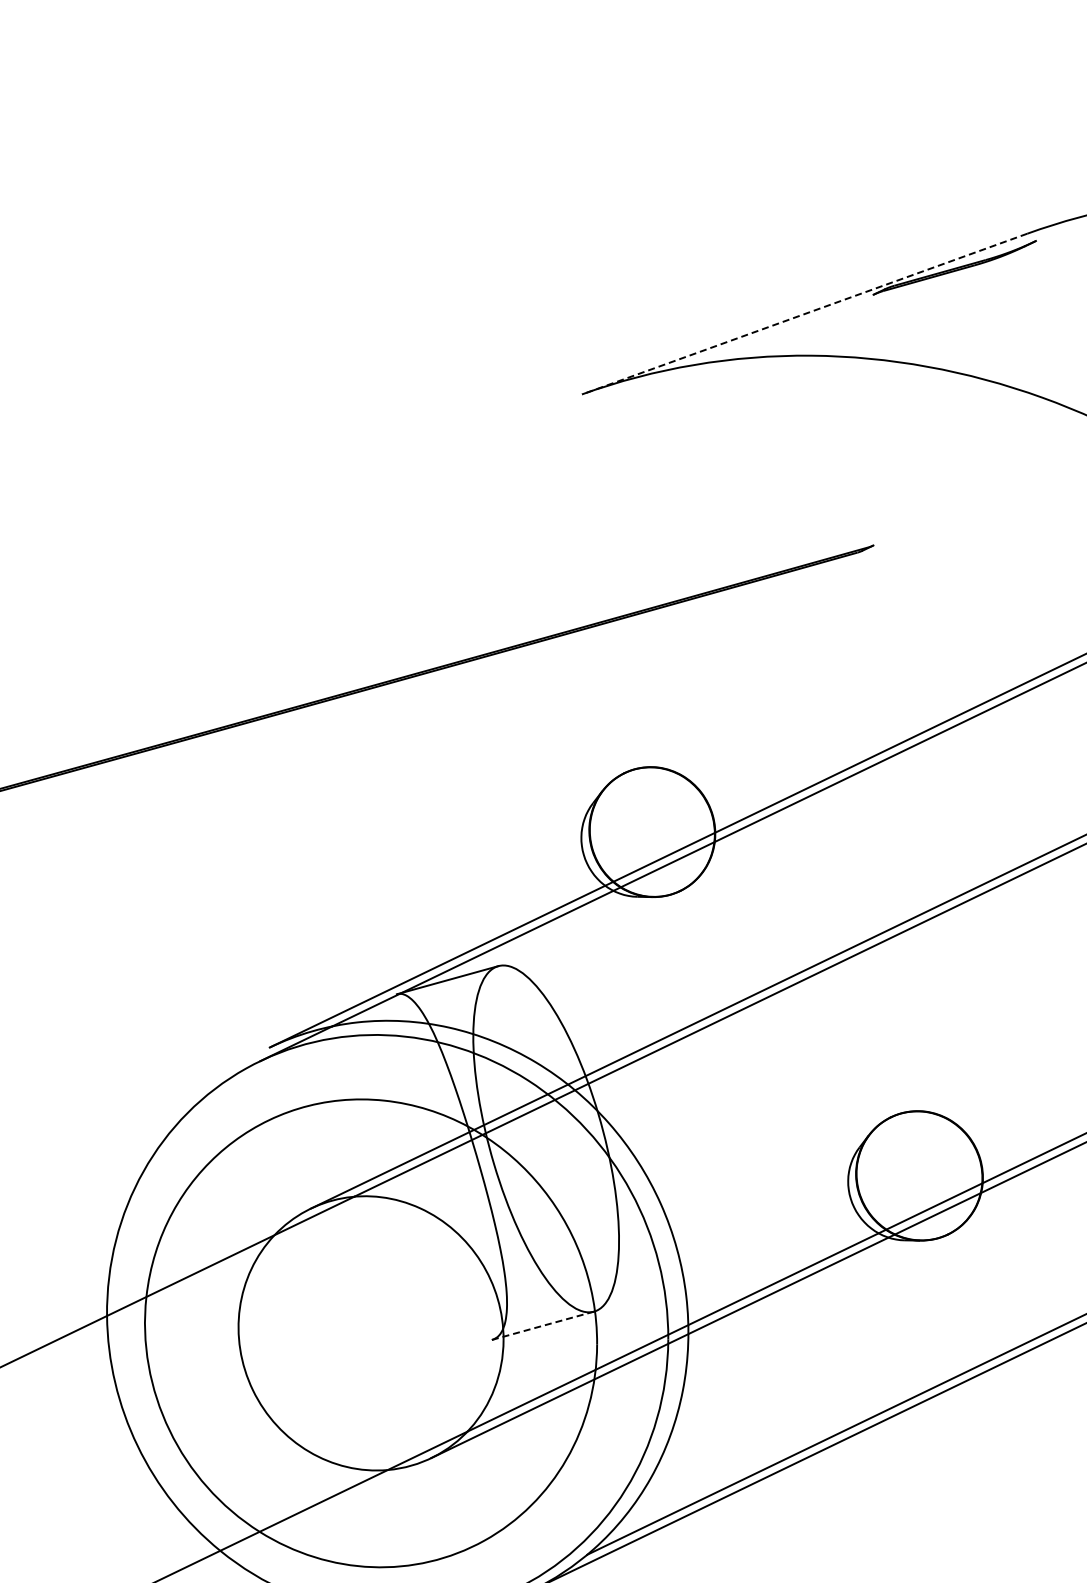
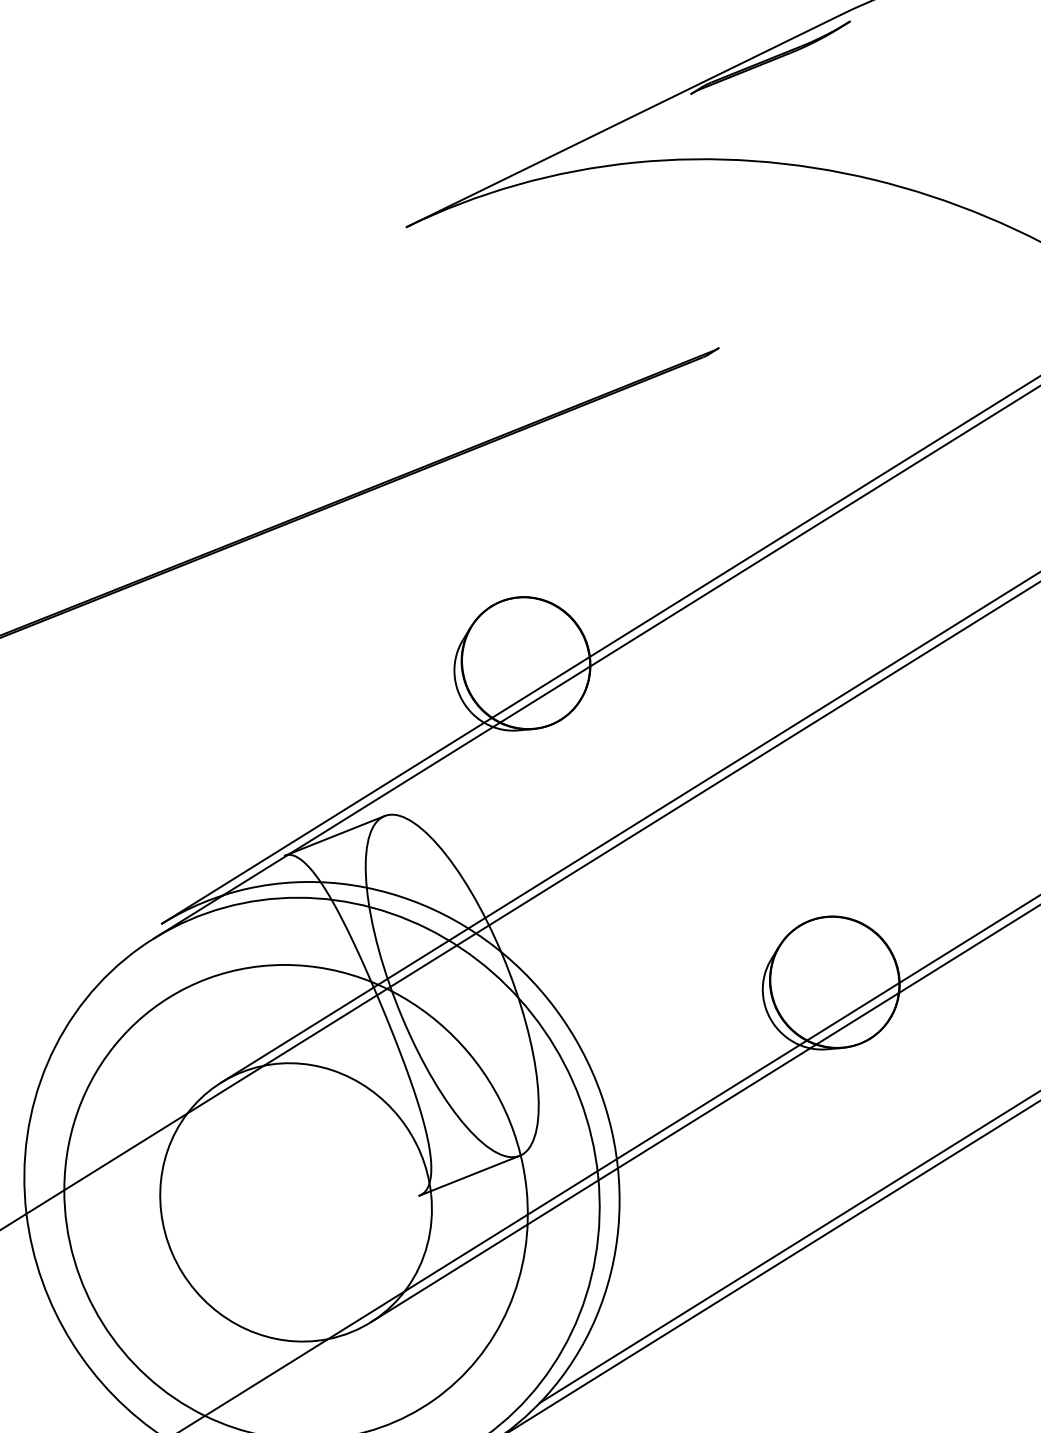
line: (804, 314) -> (623, 121), dashed -> solid
line: (542, 1325) -> (469, 1175), dashed -> solid

